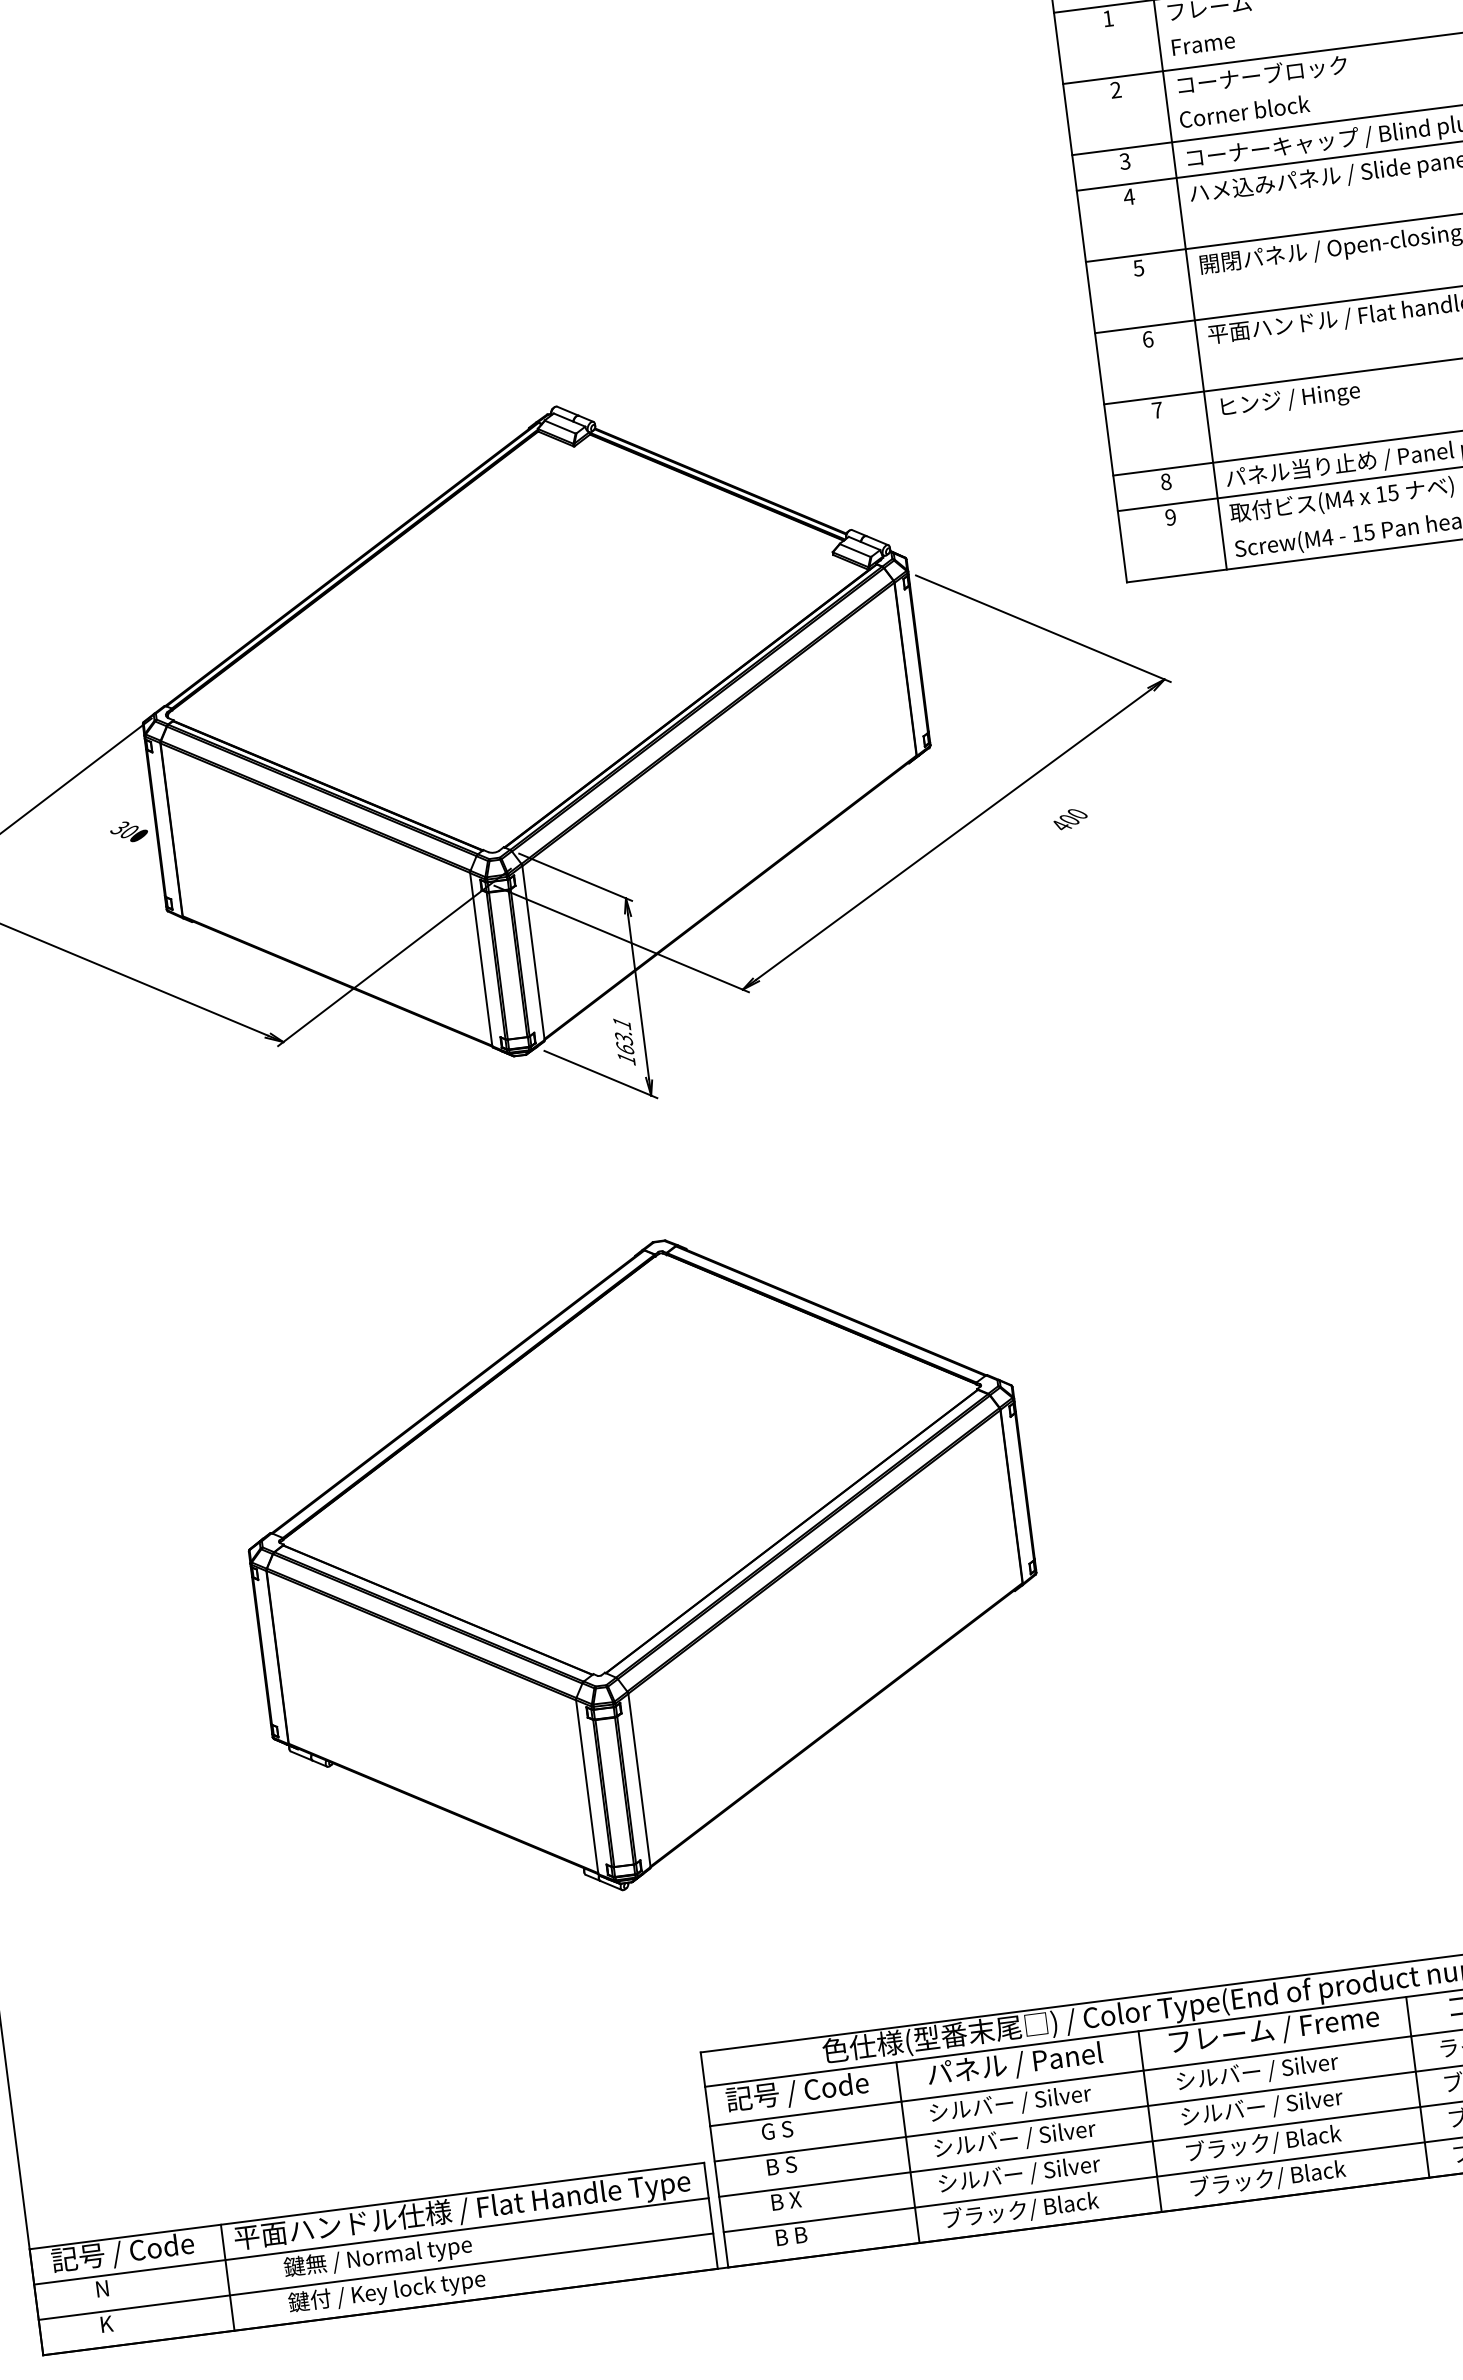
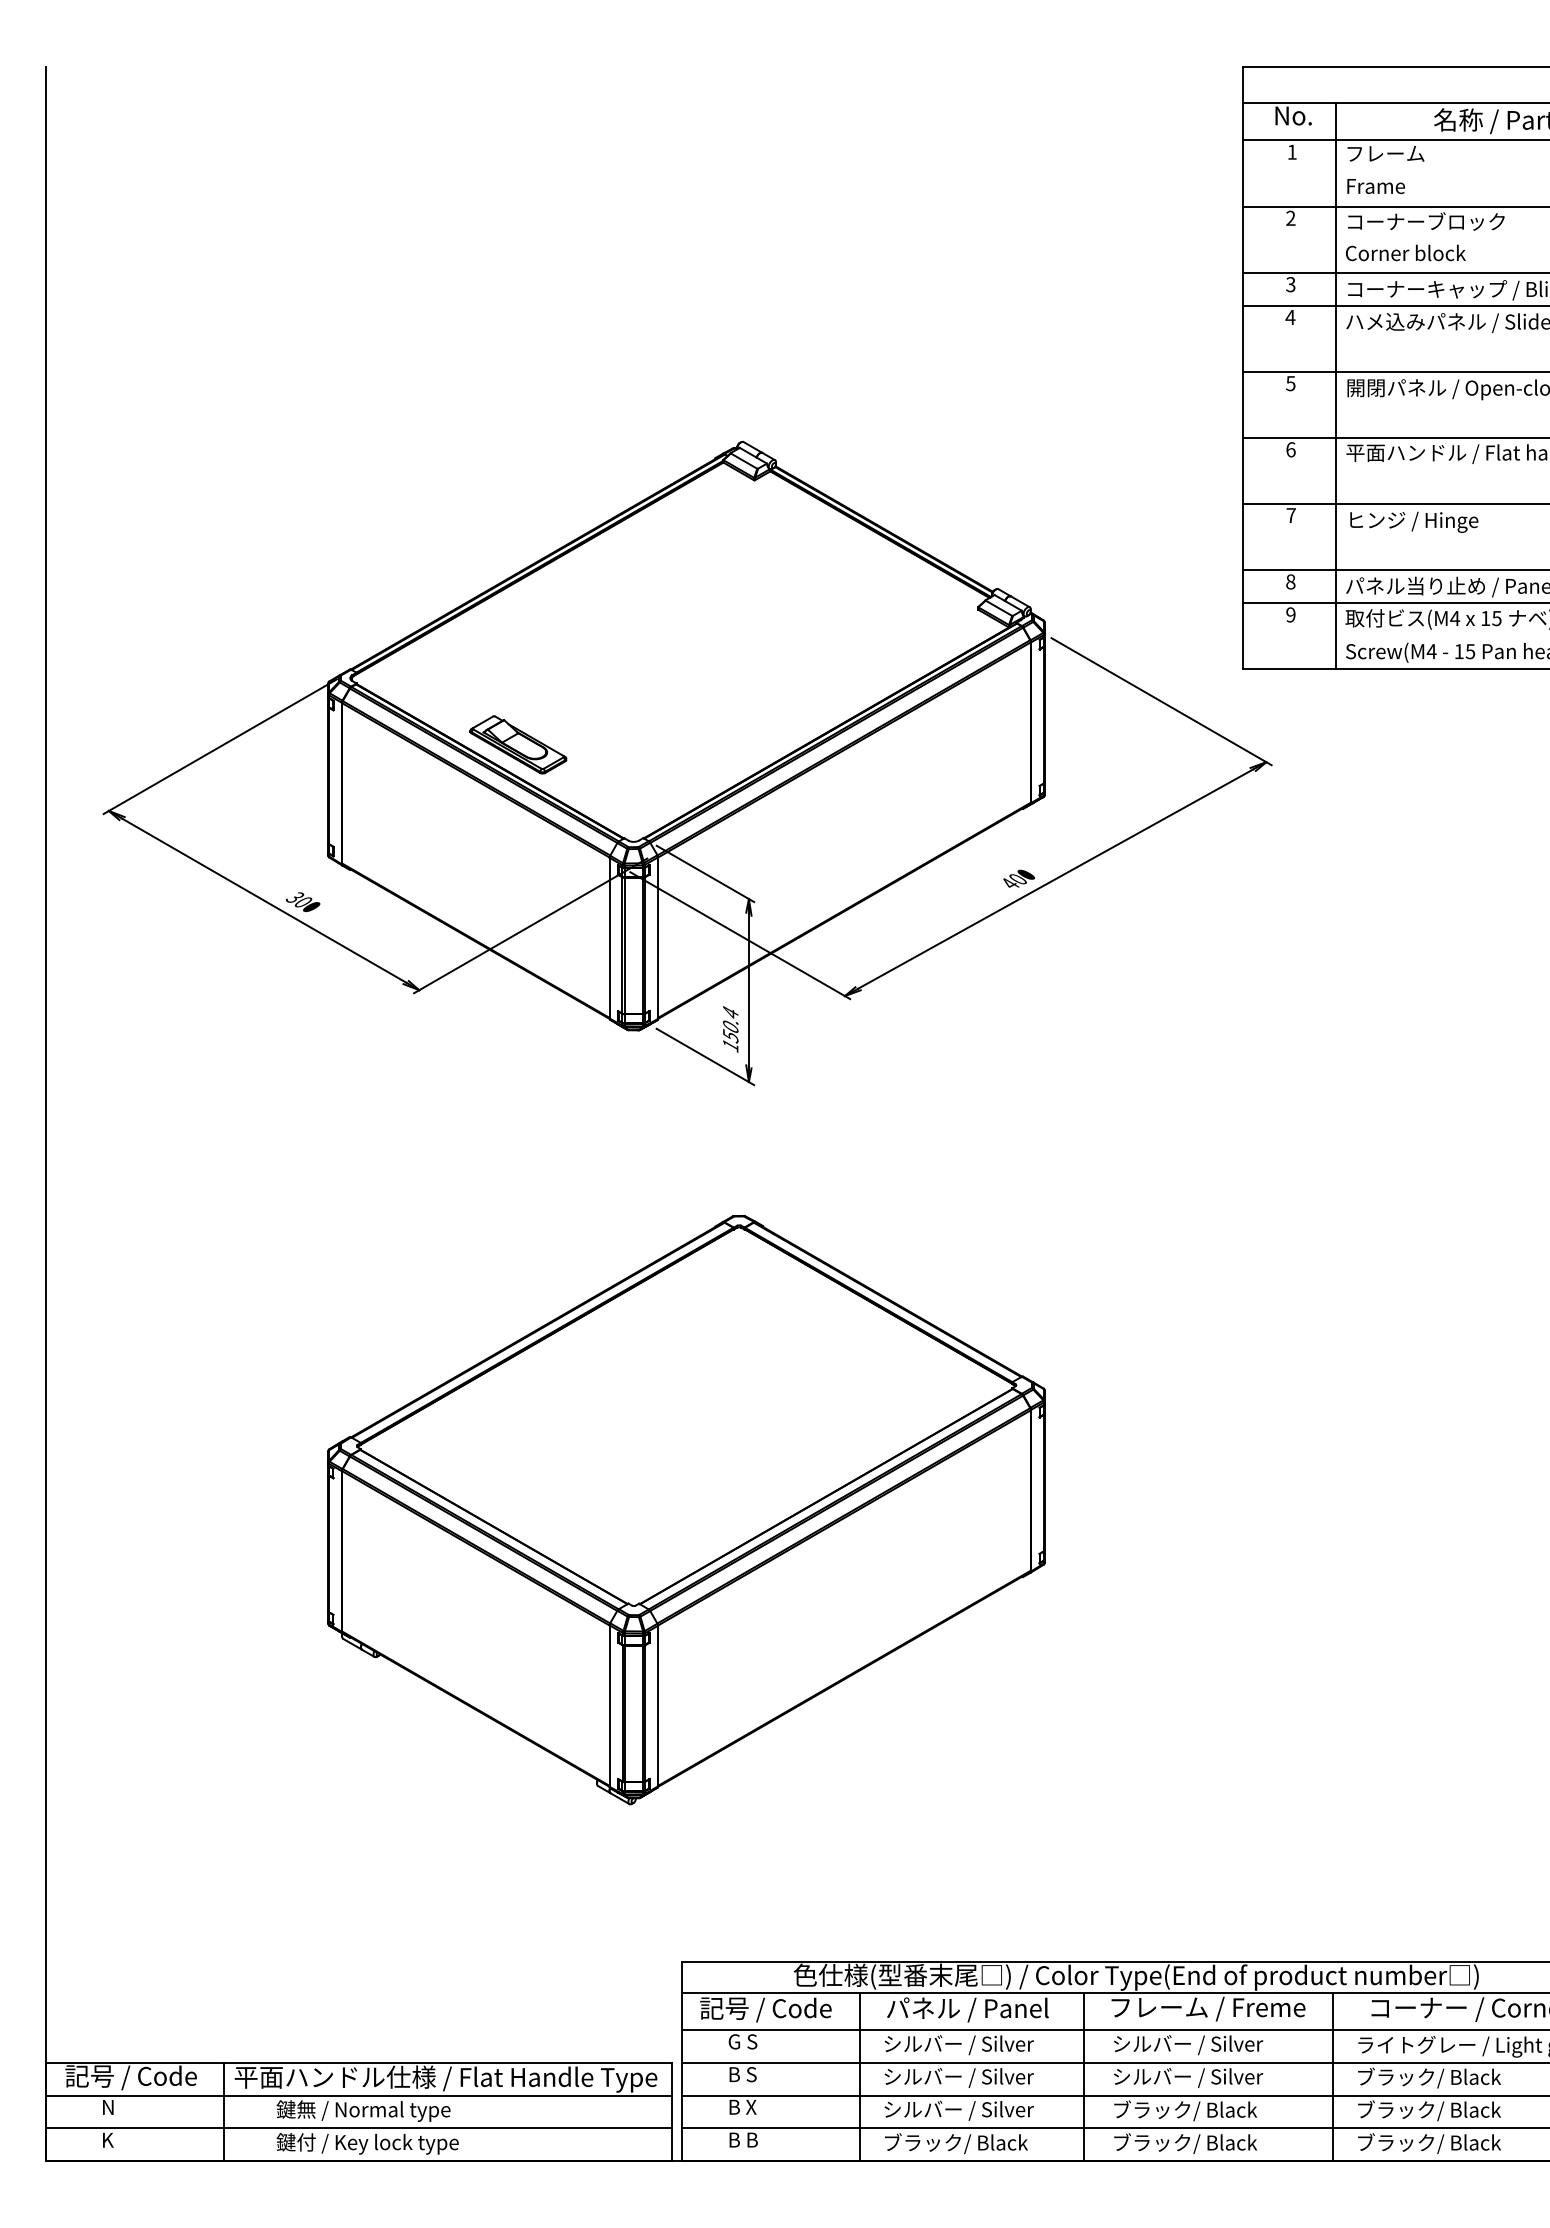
part: (356, 763) -> (518, 744), added
text: (1069, 819) -> (1018, 878), moved
text: (128, 832) -> (302, 902), moved
text: (623, 1036) -> (730, 1024), 163.1 -> 150.4

